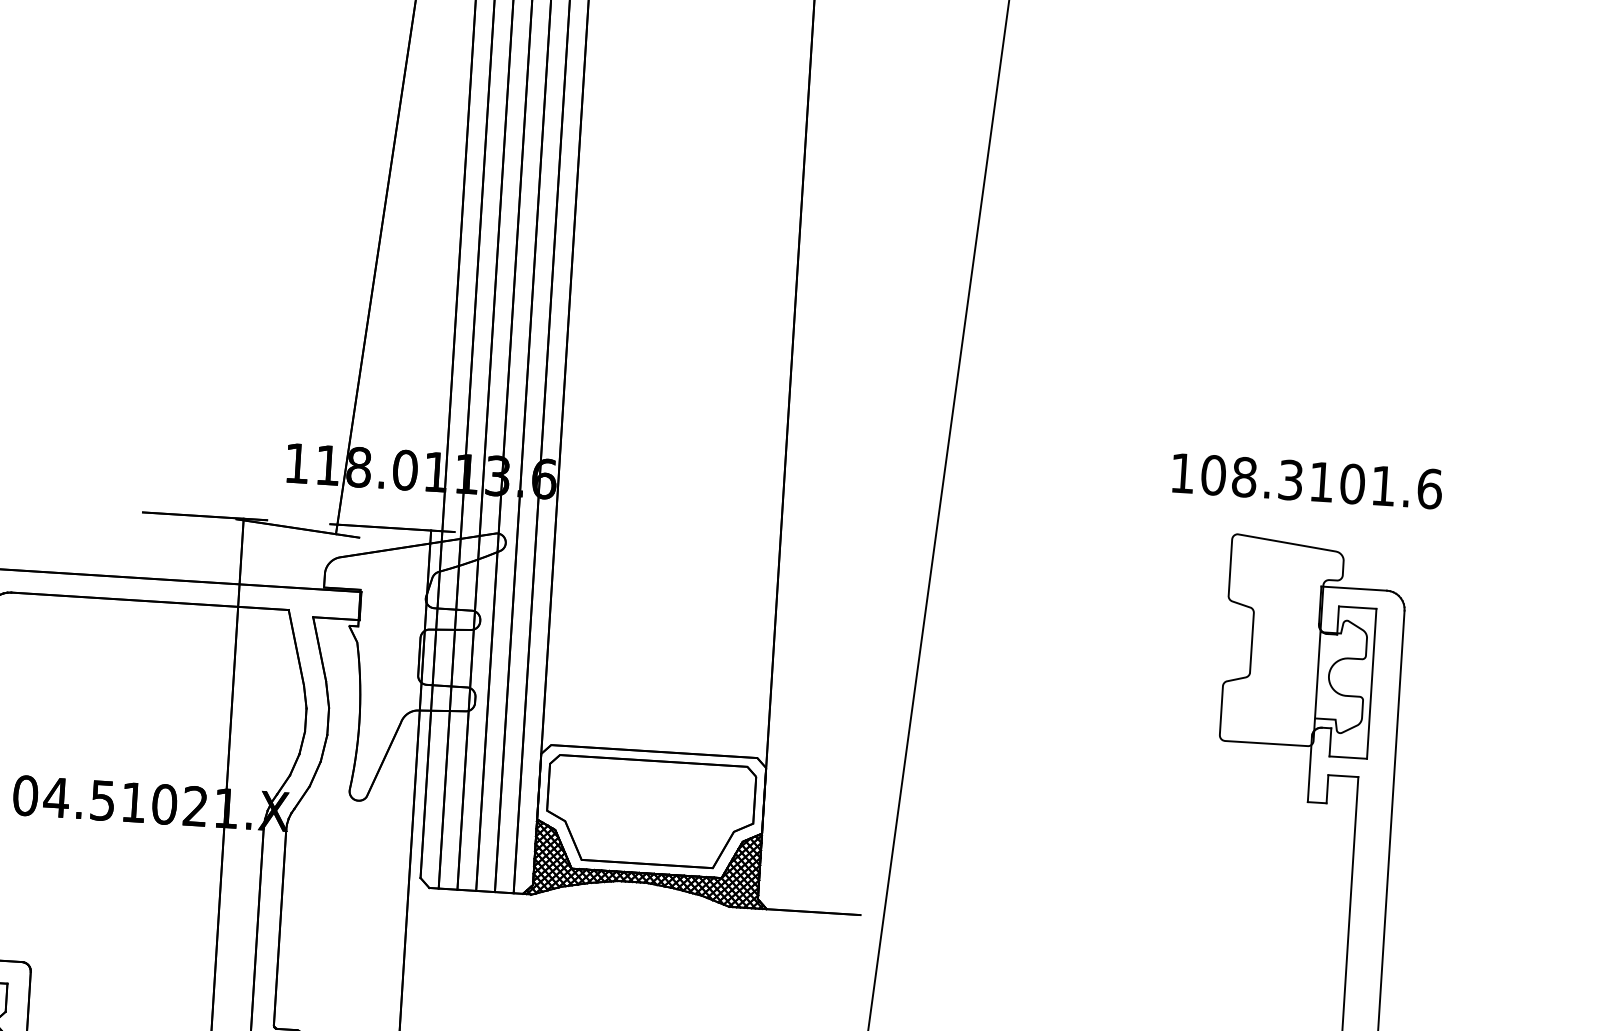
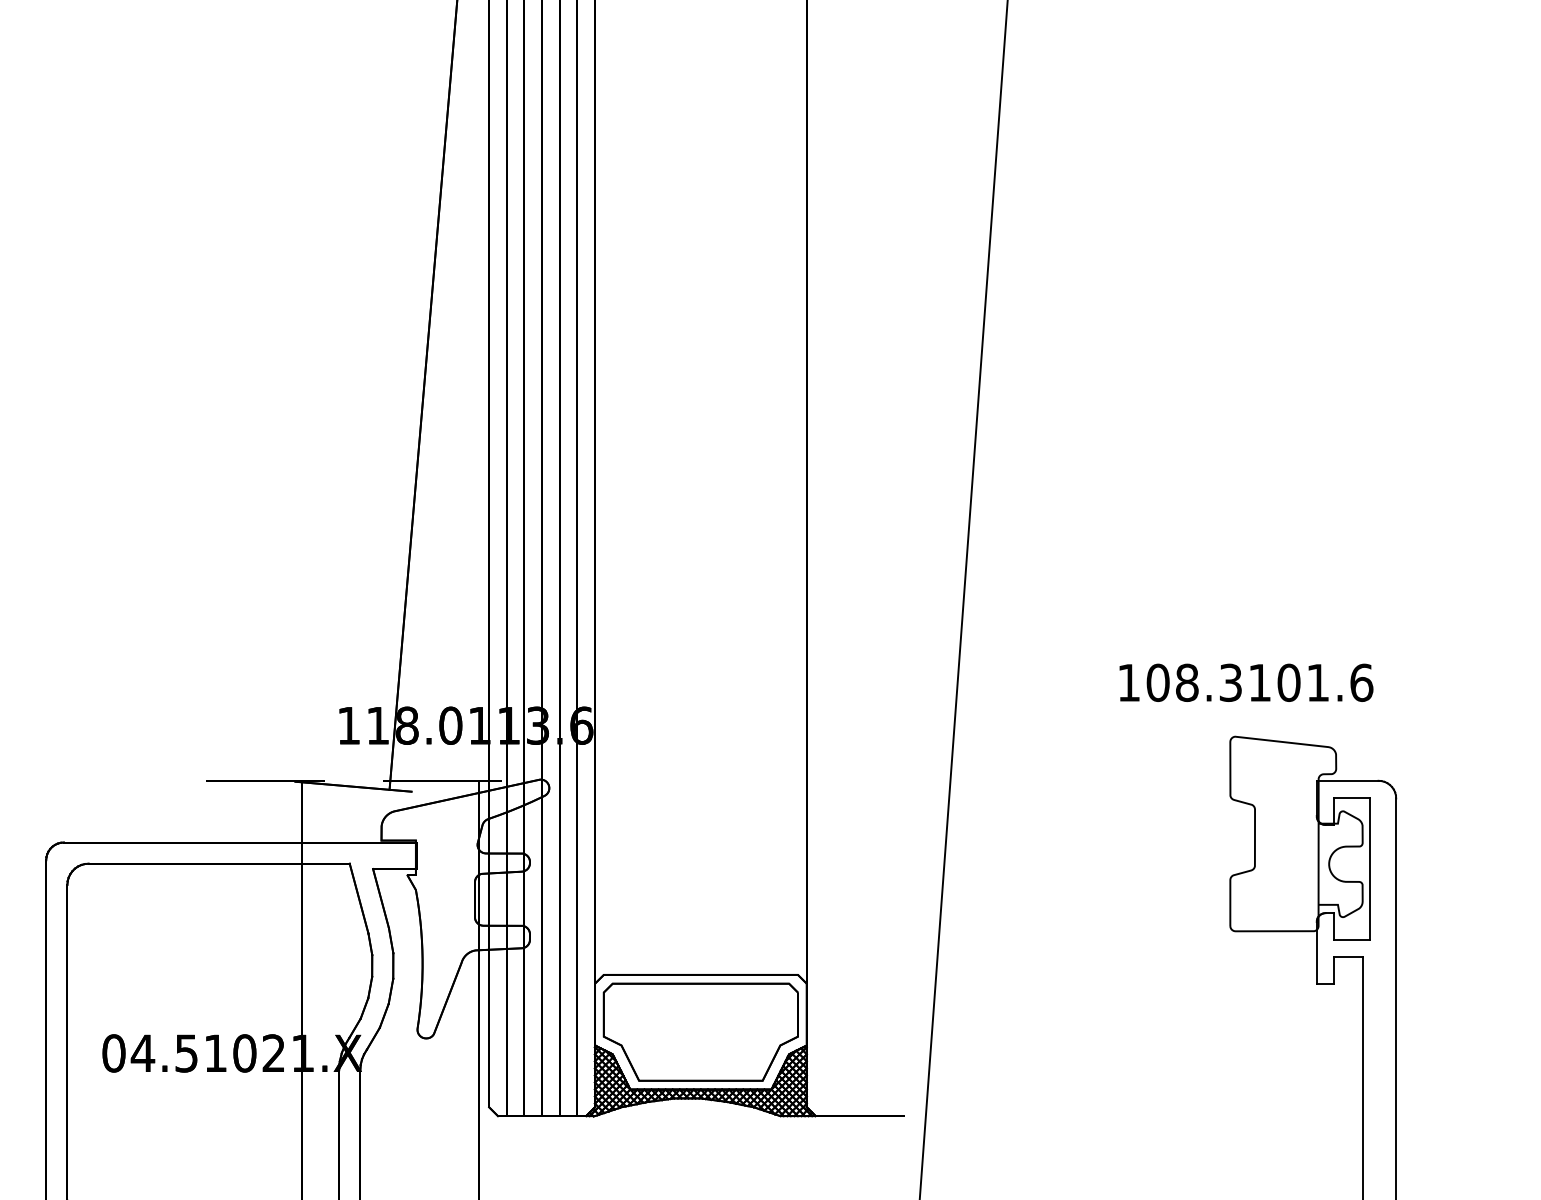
text: (1307, 480) -> (1246, 682), moved

